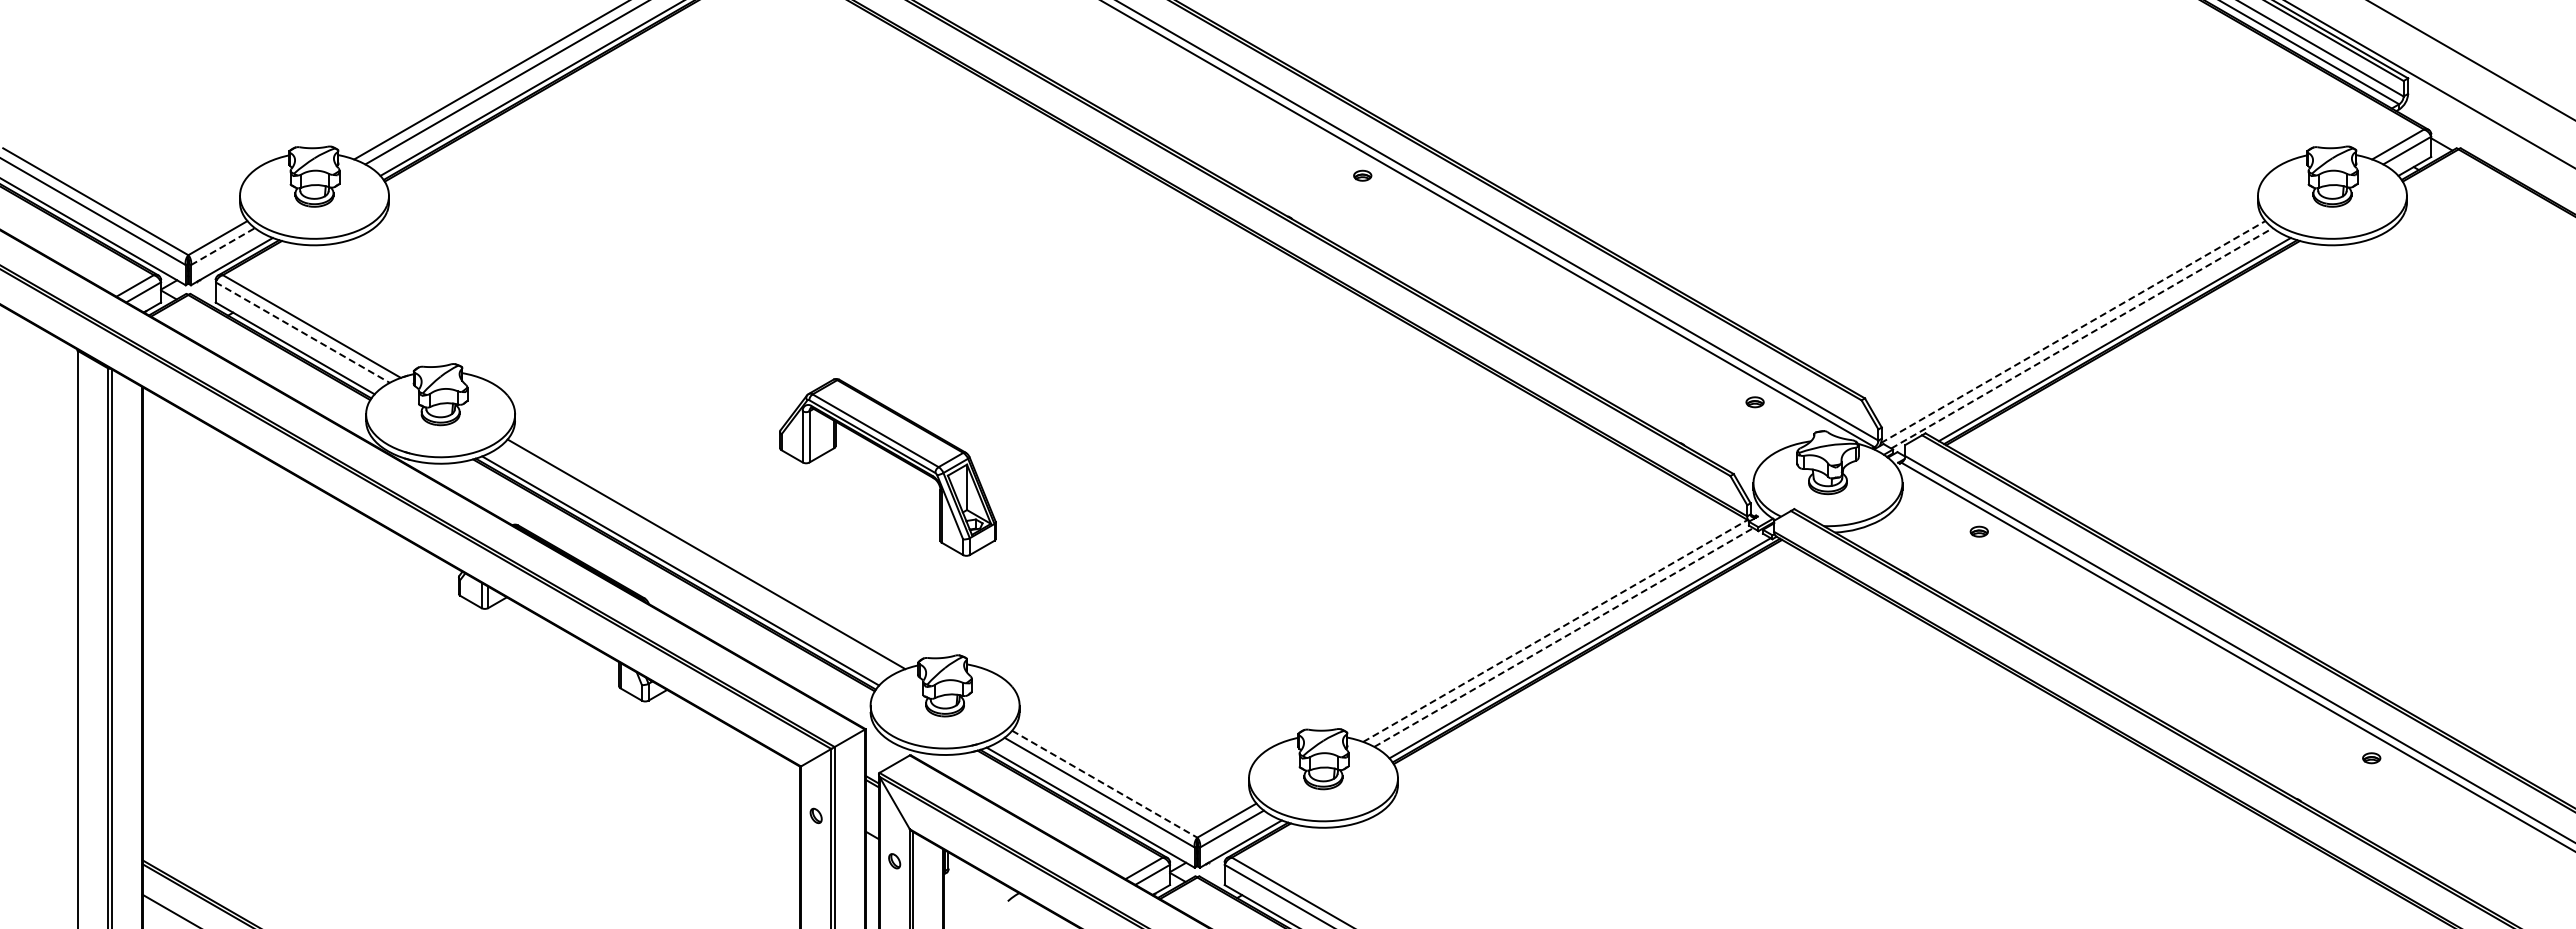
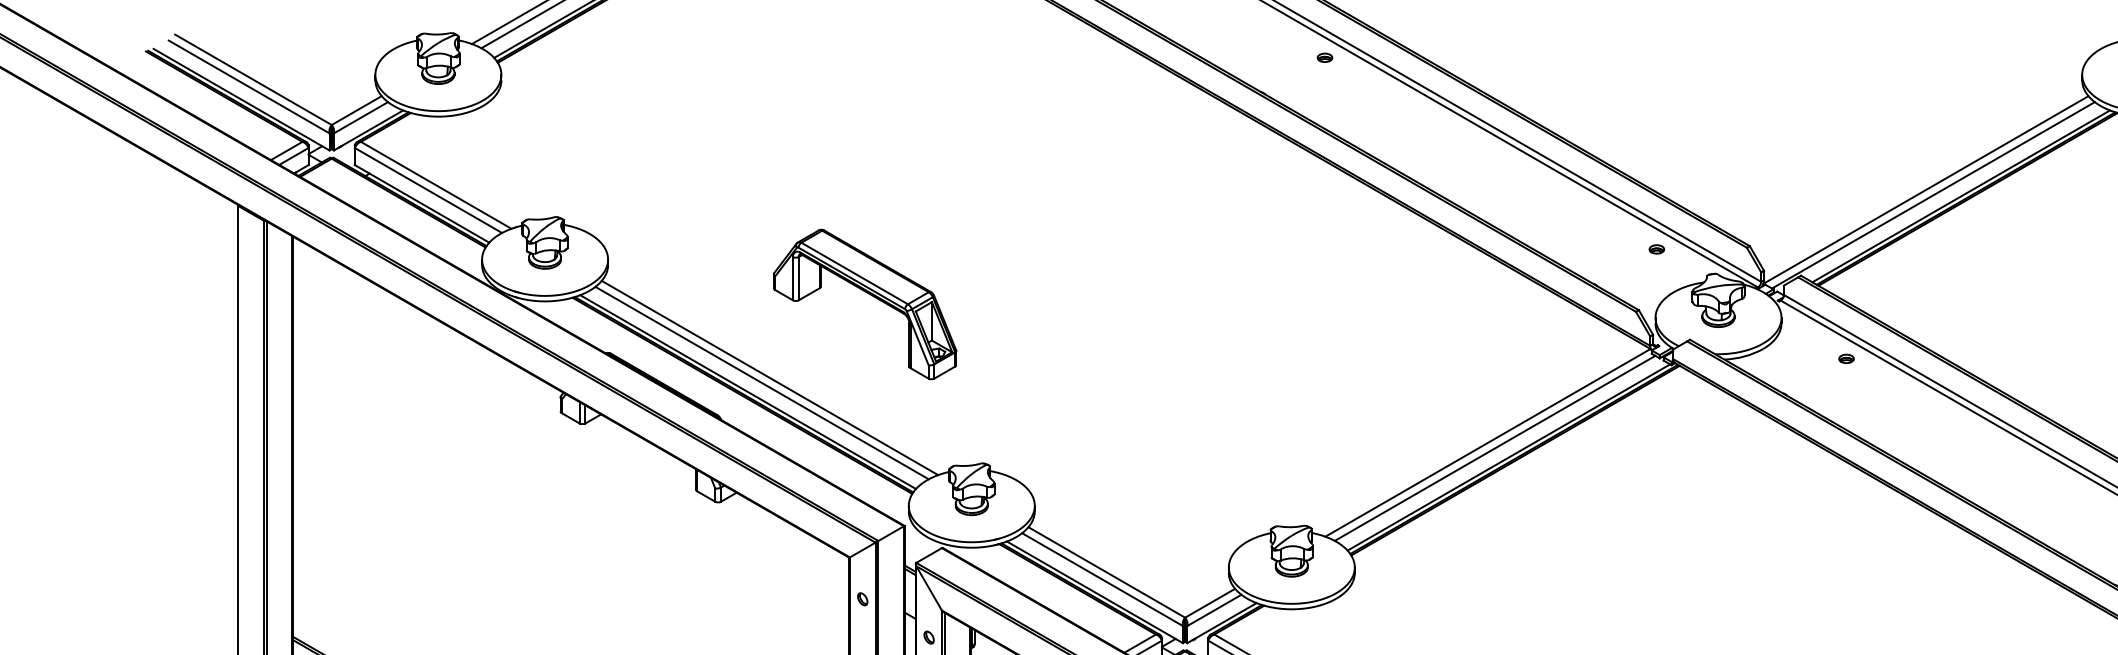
line: (222, 246) -> (360, 117), dashed -> solid
line: (302, 332) -> (428, 190), dashed -> solid
line: (2073, 332) -> (1926, 190), dashed -> solid
line: (2082, 338) -> (1933, 195), dashed -> solid
part: (895, 457) -> (871, 296), moved
line: (697, 560) -> (762, 383), added
line: (1555, 630) -> (1488, 442), dashed -> solid
line: (1563, 637) -> (1494, 448), dashed -> solid
line: (1104, 784) -> (1106, 572), dashed -> solid

